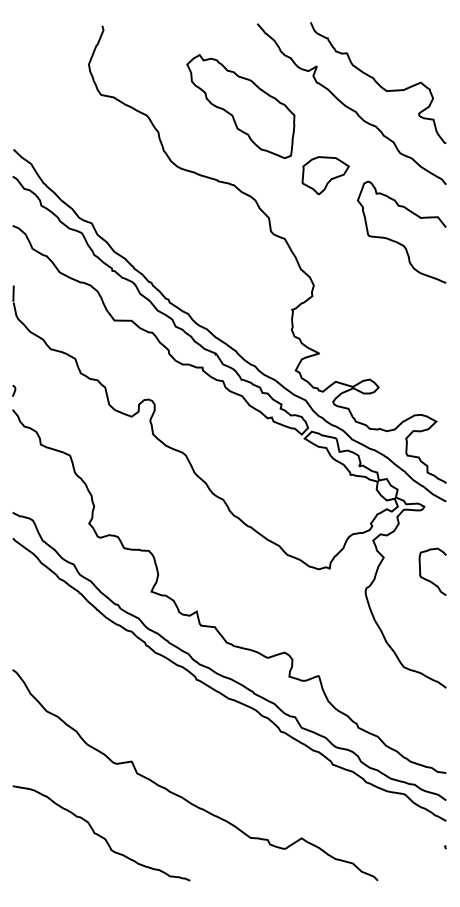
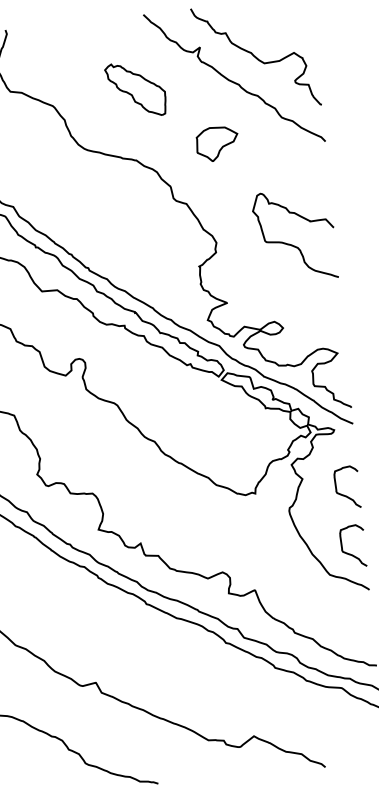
part: (240, 106) -> (135, 89), size x0.6
curve: (397, 241) -> (291, 244), moved
curve: (428, 645) -> (350, 553), added

